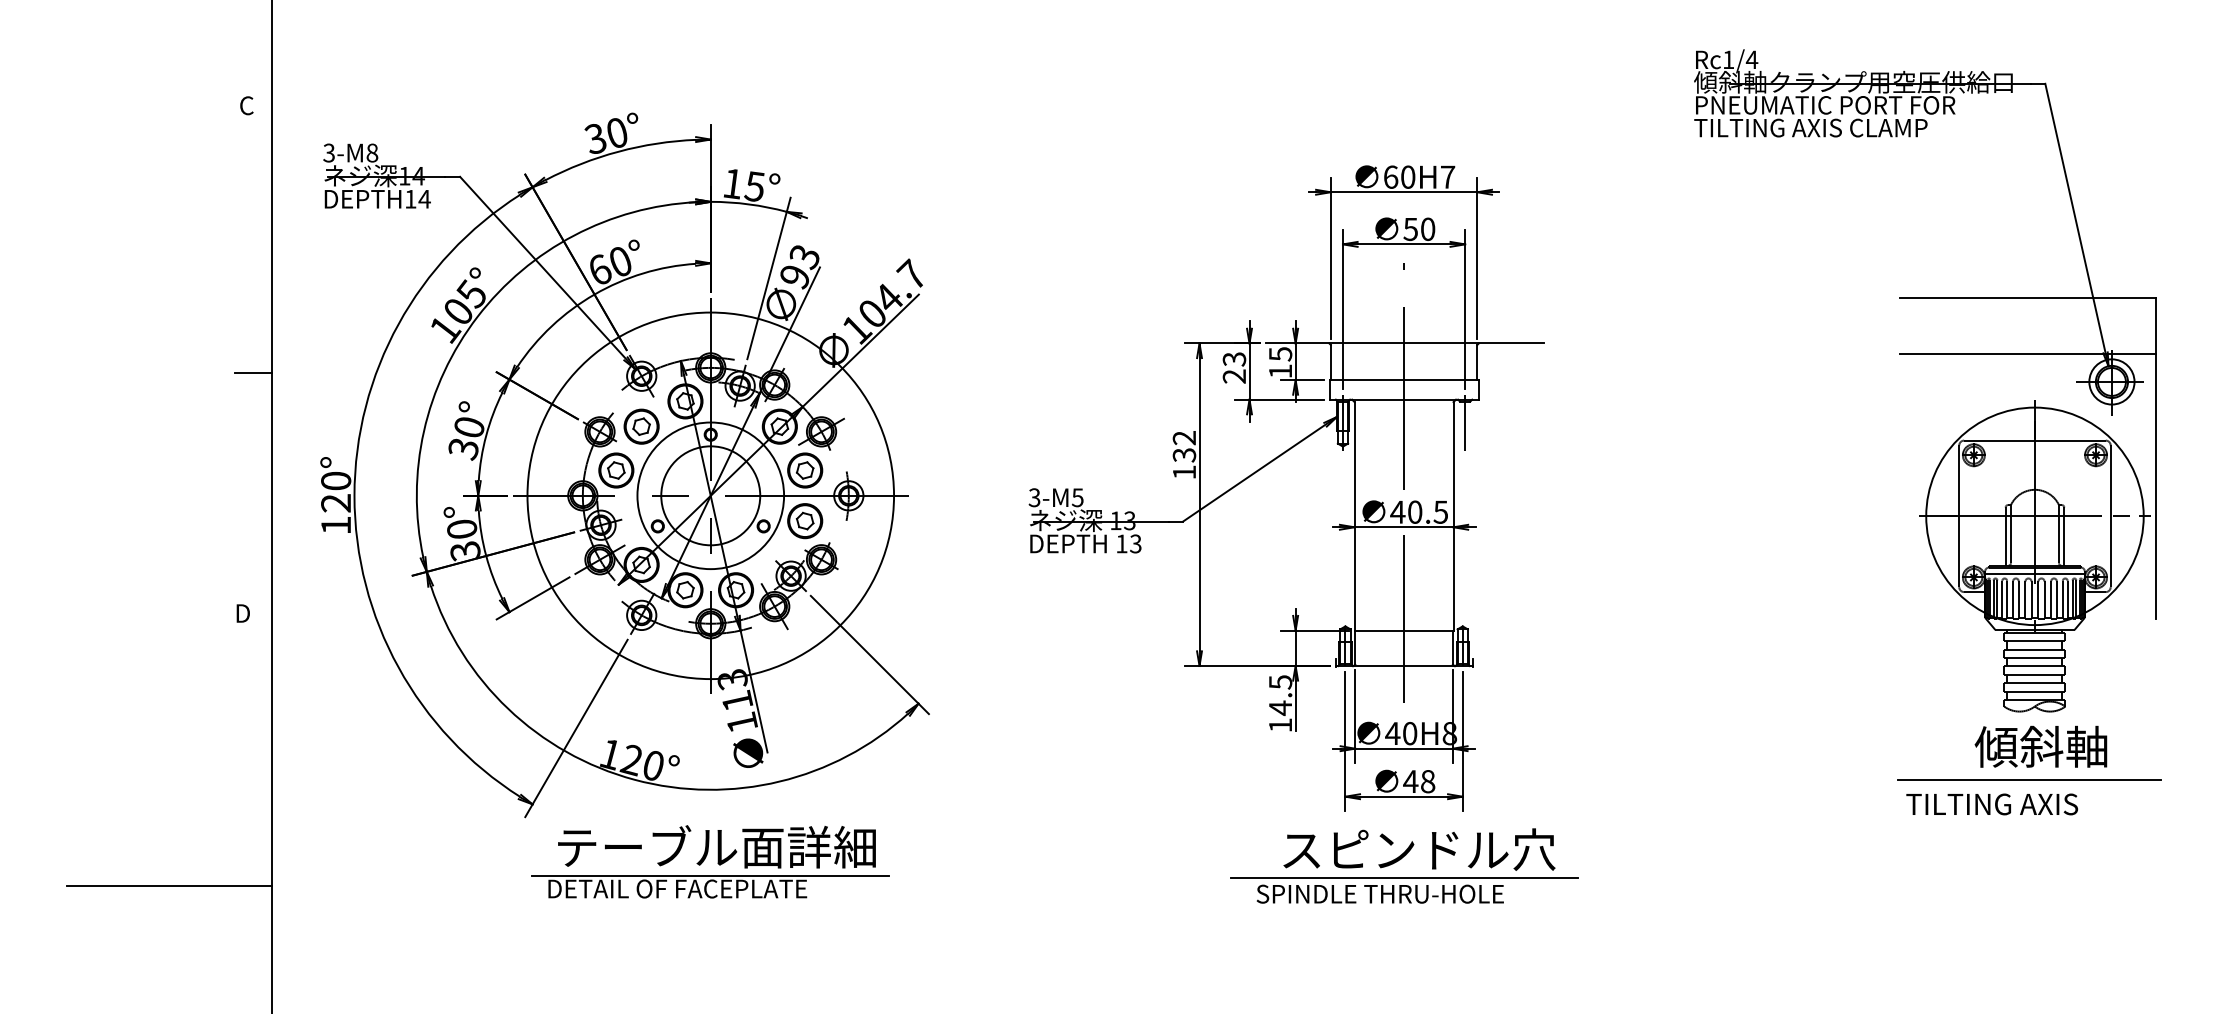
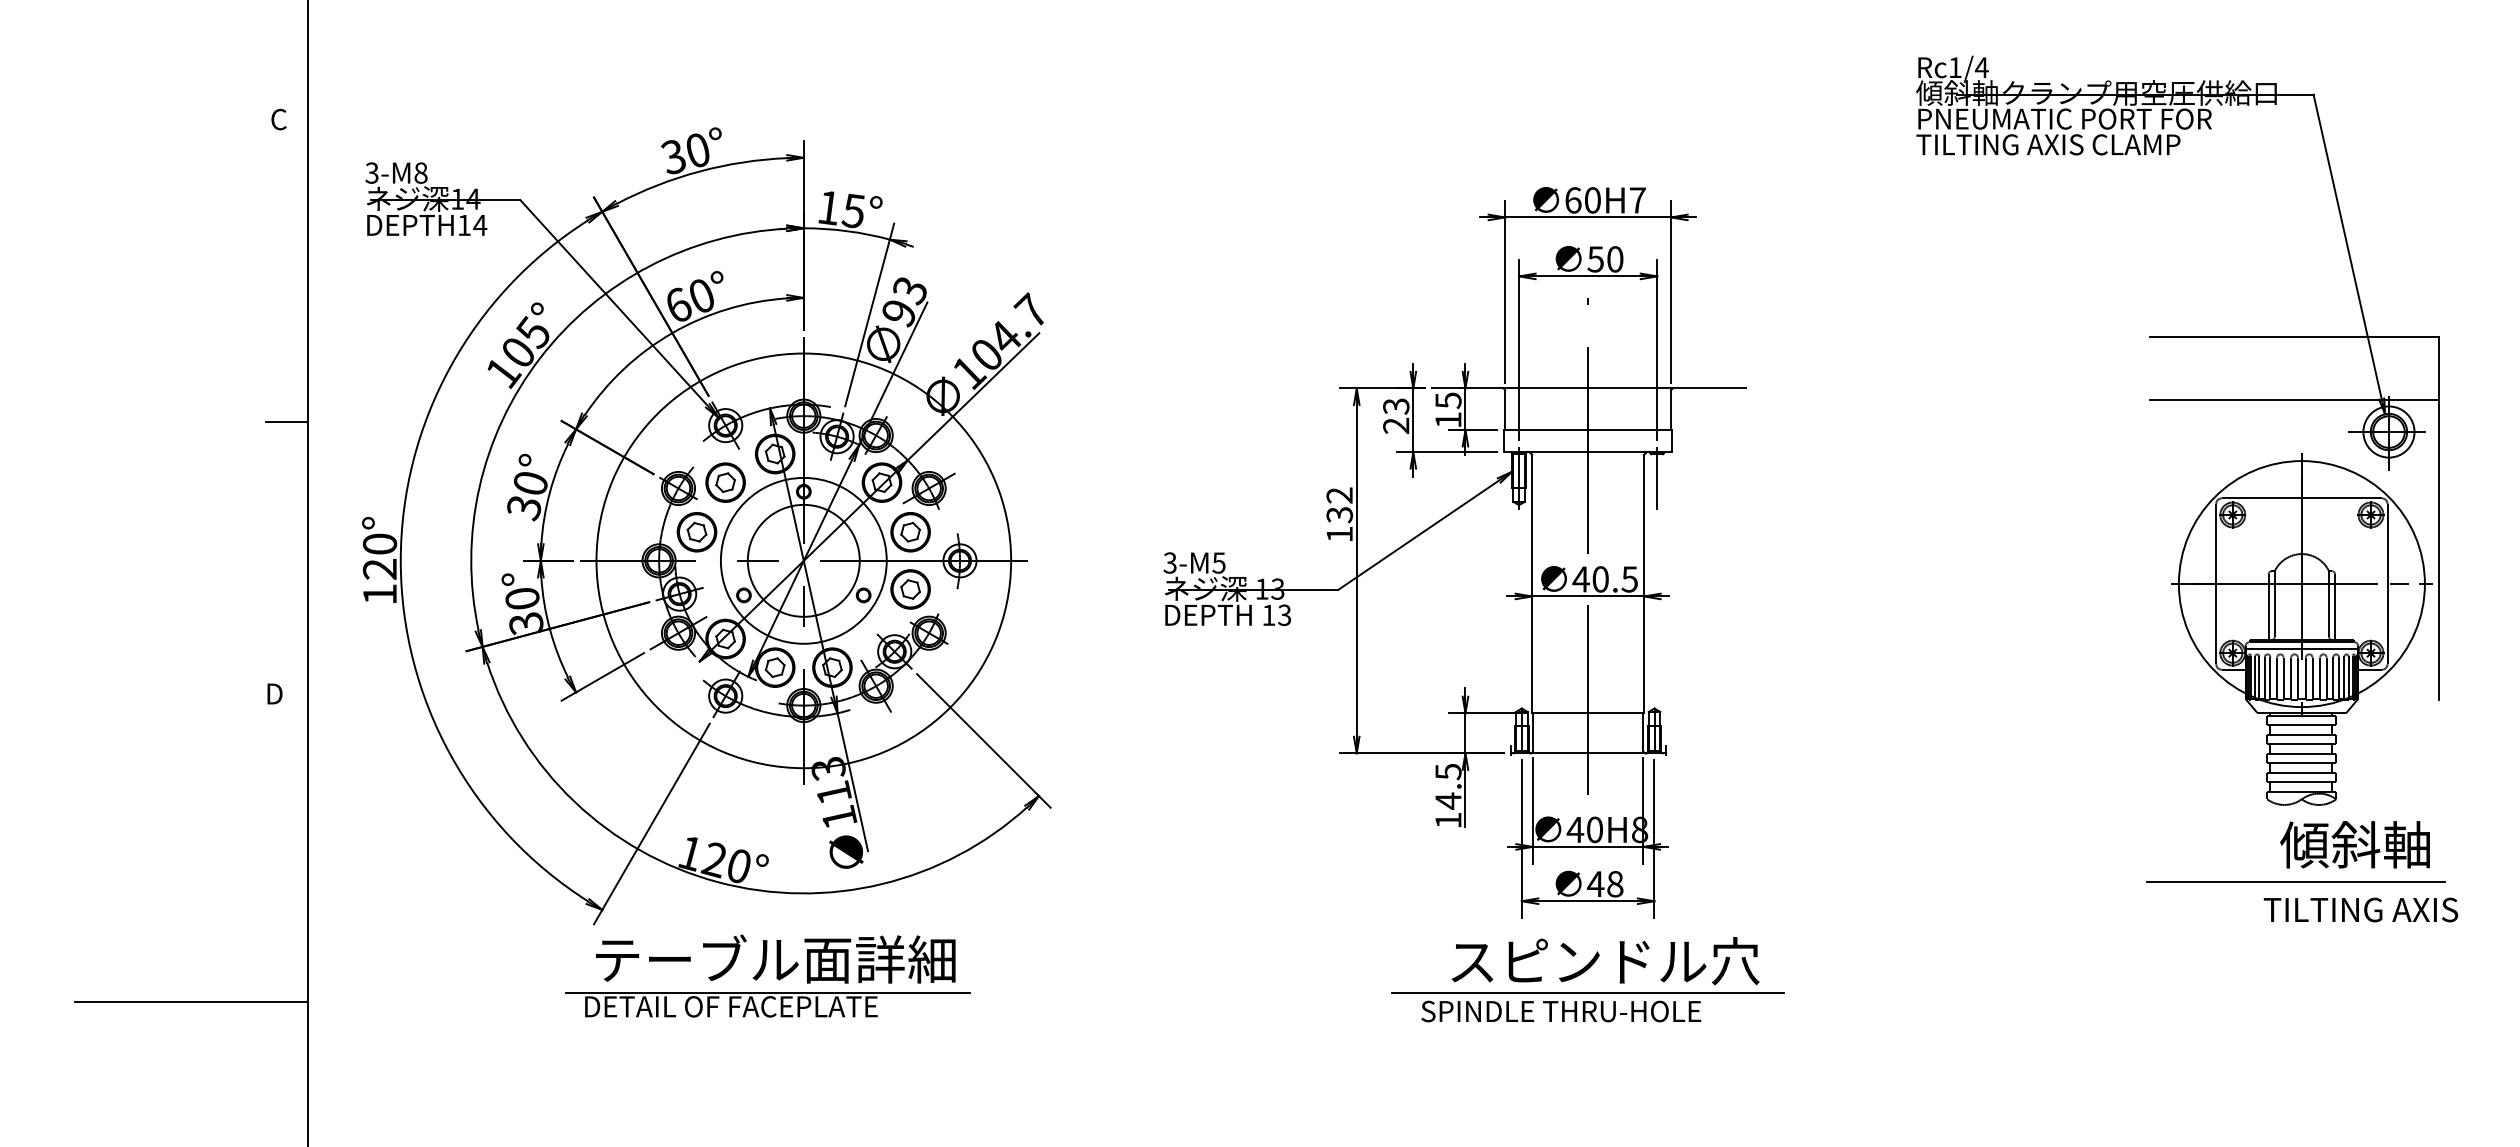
text: (2040, 746) -> (2354, 844), moved
text: (1992, 804) -> (2361, 910), moved
part: (710, 861) -> (768, 975), moved

